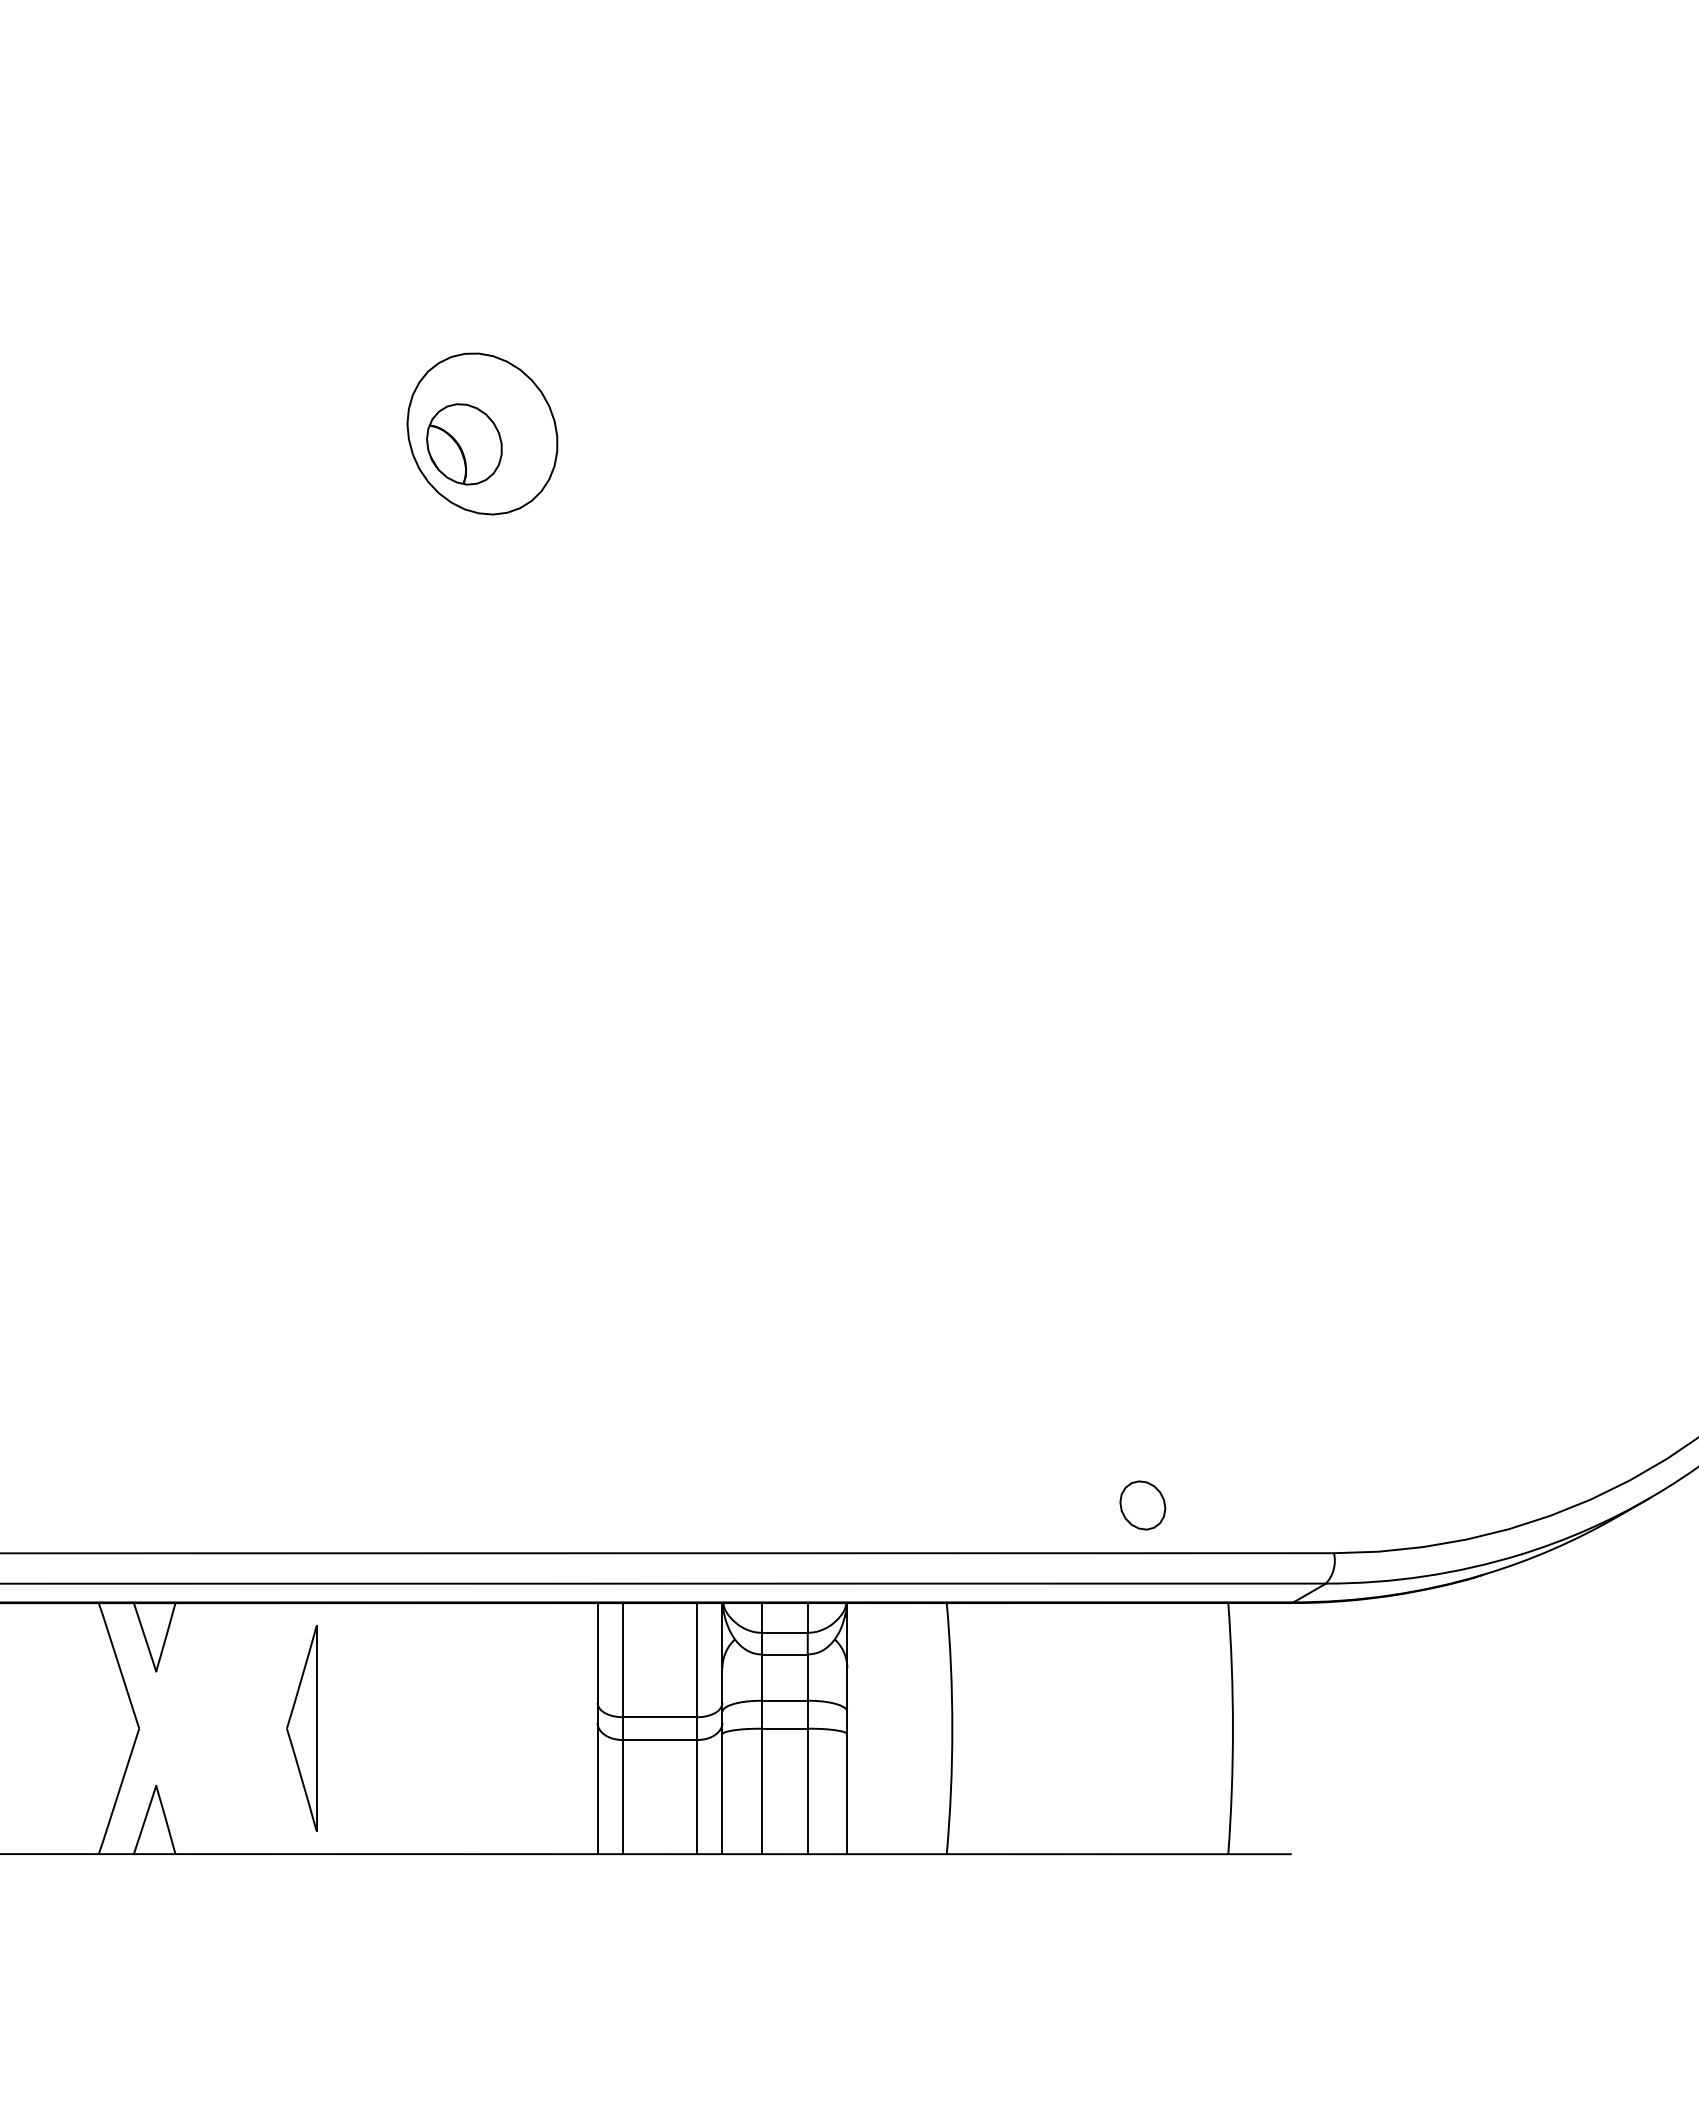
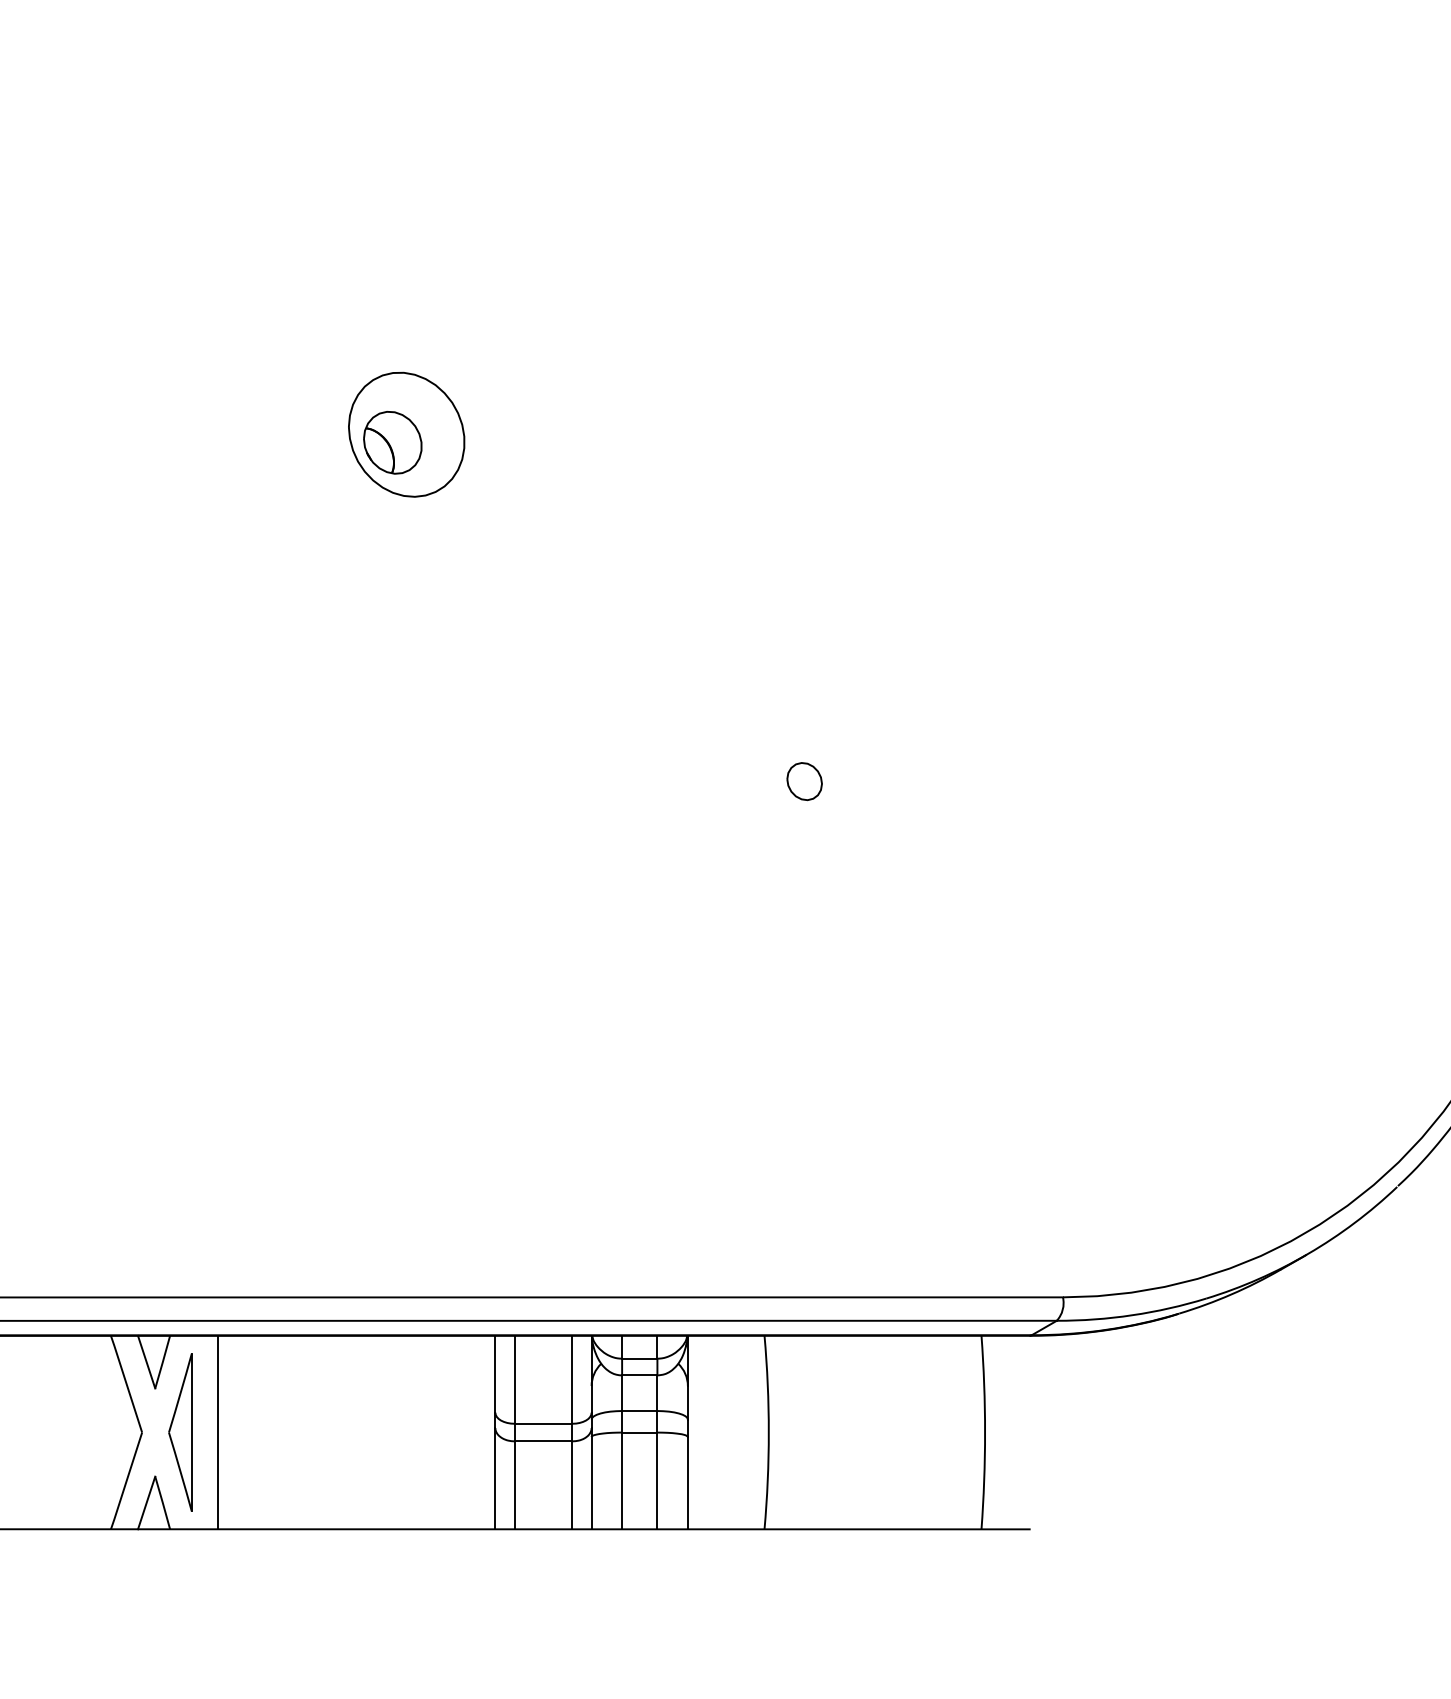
part: (1142, 1505) -> (804, 781), moved
line: (237, 1728) -> (217, 1432), added
part: (301, 1728) -> (180, 1432), moved

